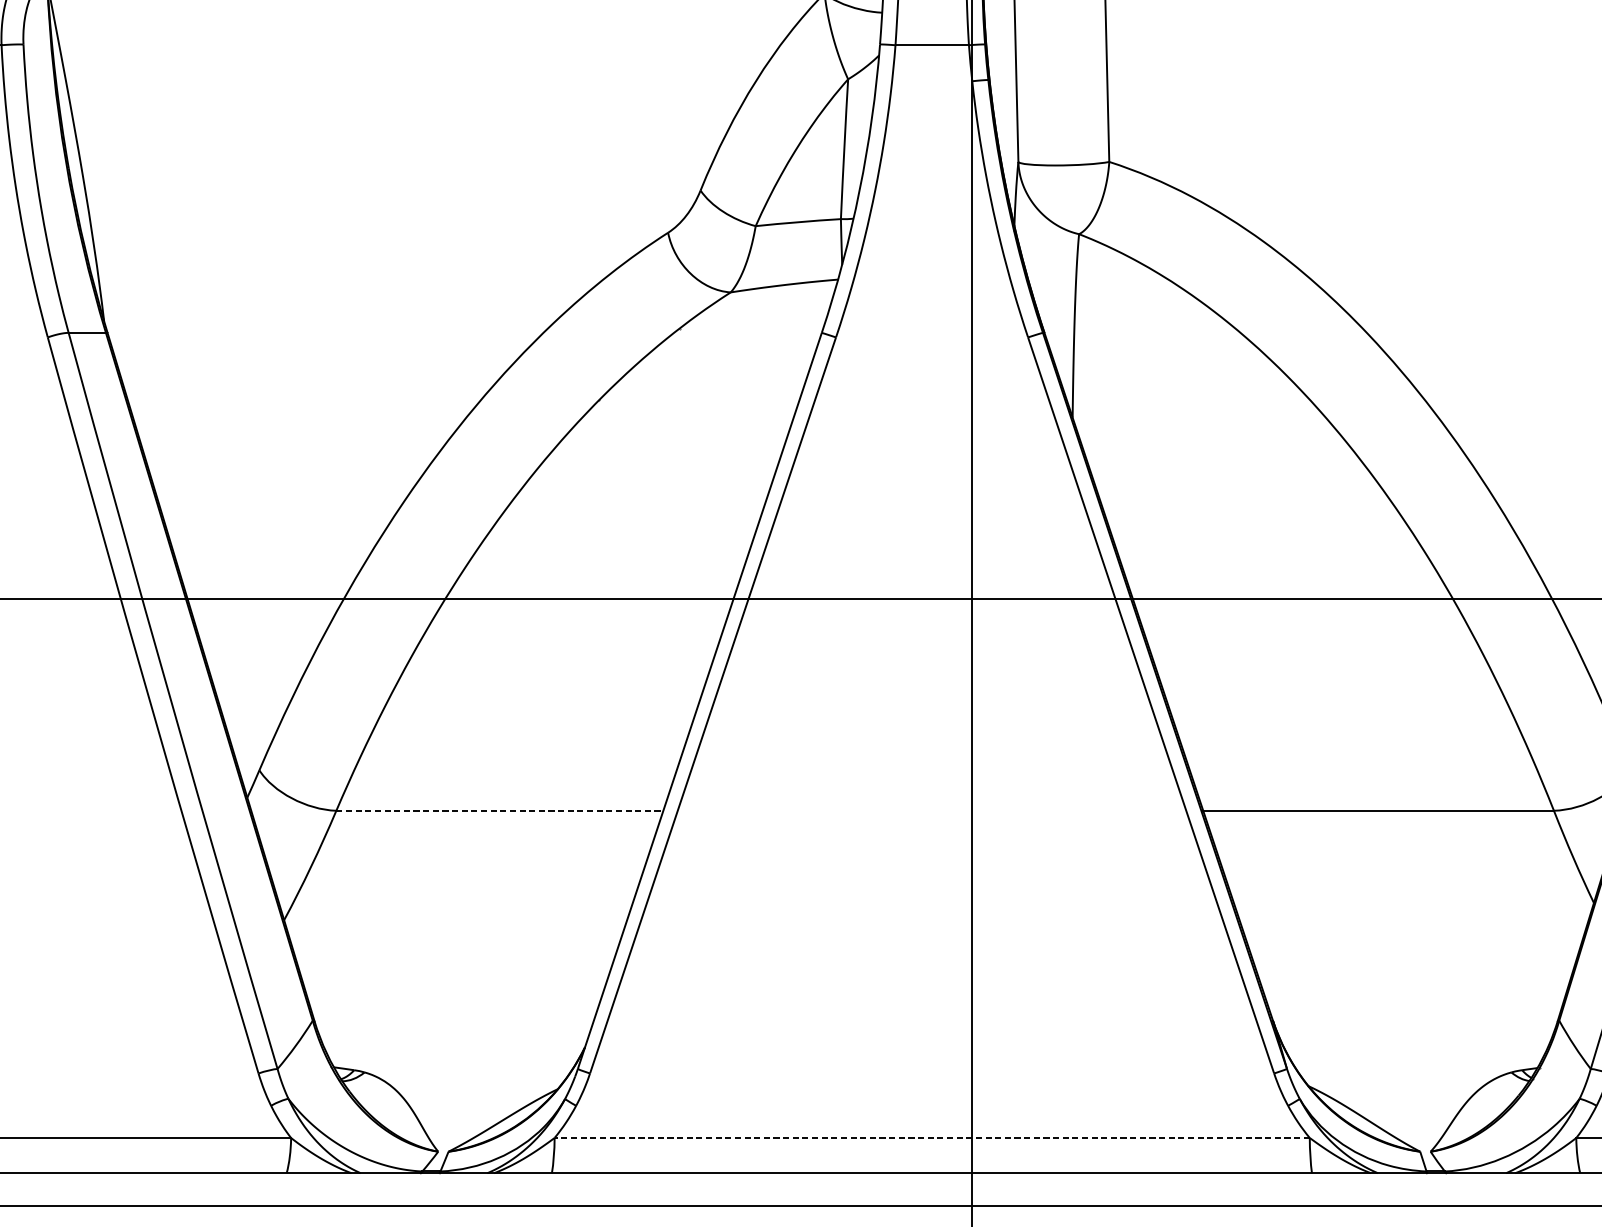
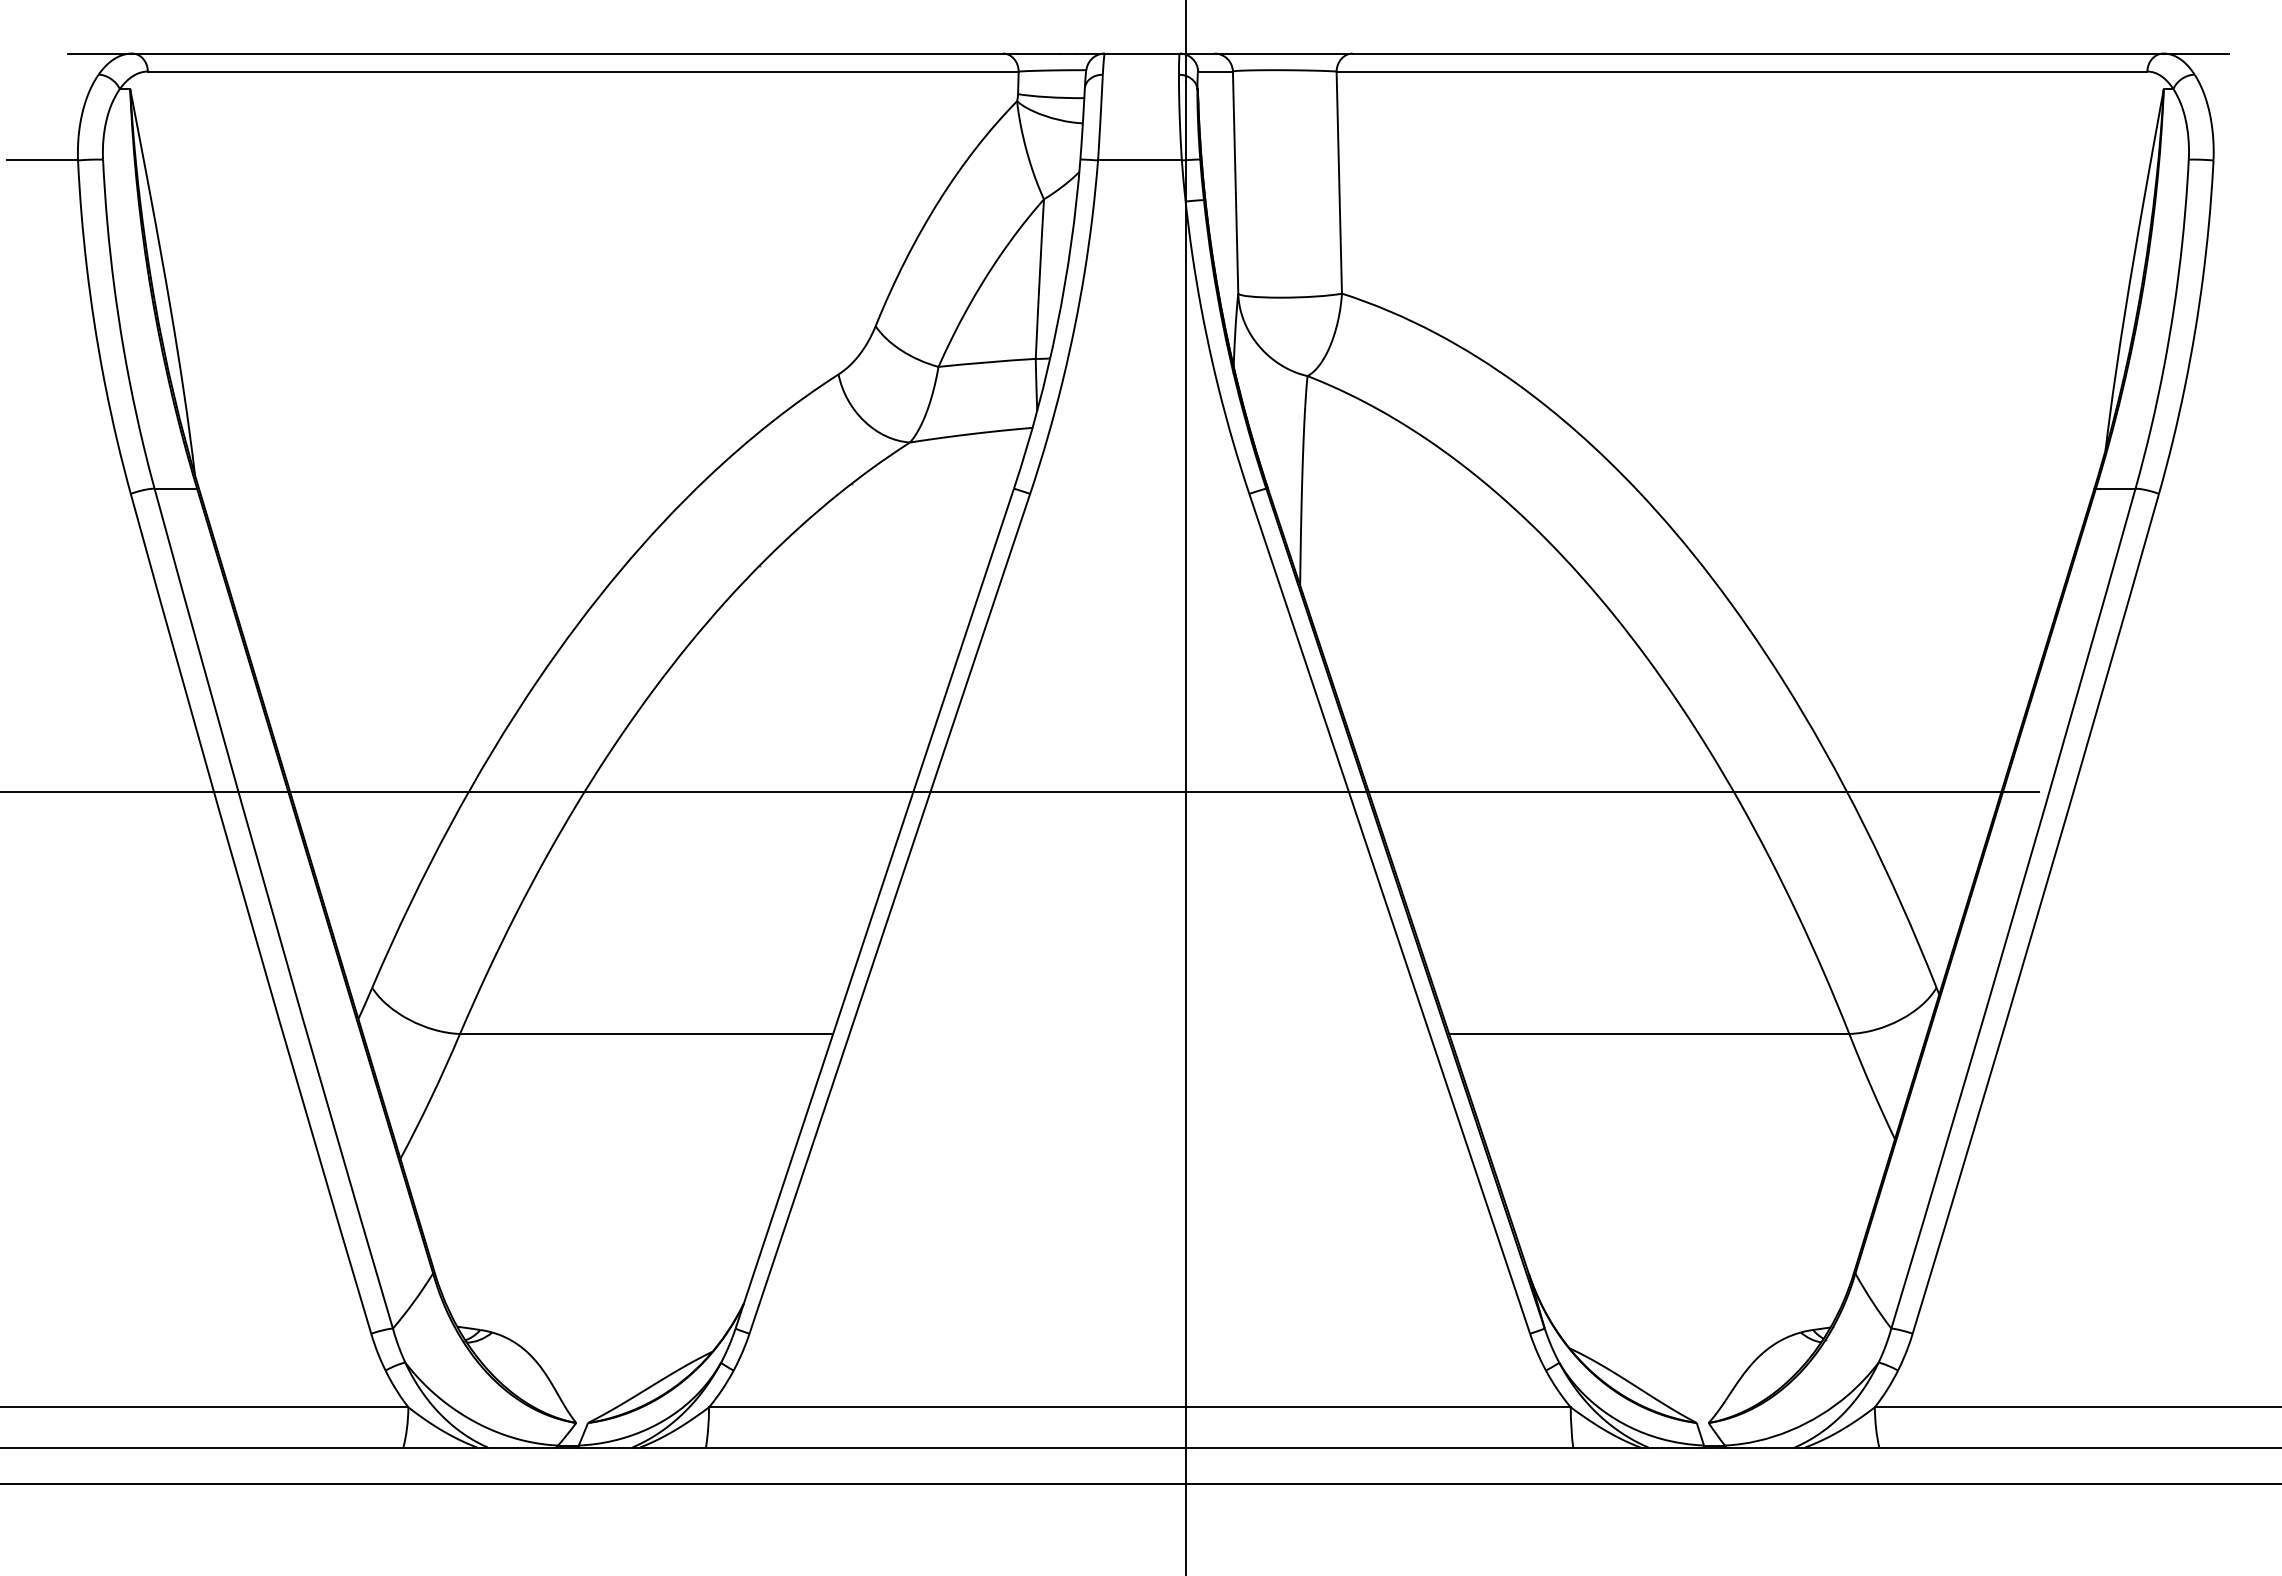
line: (499, 810) -> (646, 1033), dashed -> solid
line: (931, 1138) -> (1139, 1407), dashed -> solid

